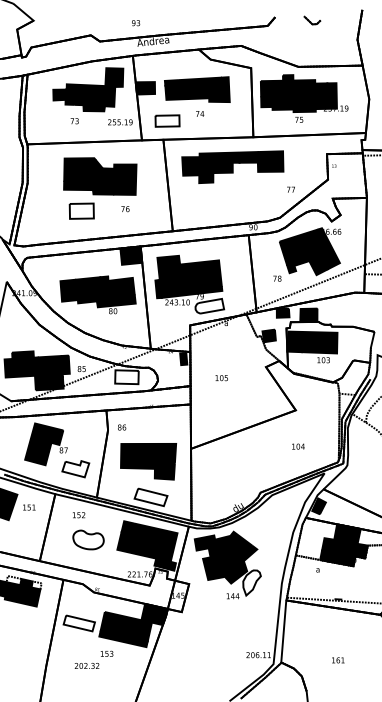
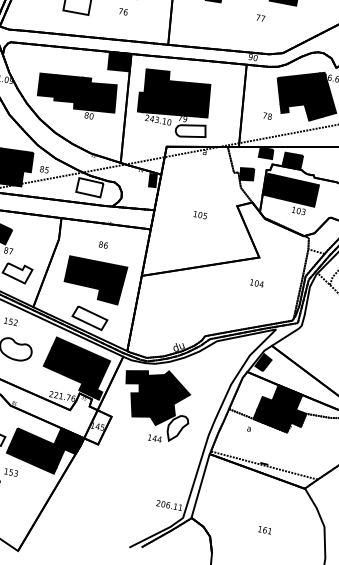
text: (290, 189) -> (260, 17), moved
text: (221, 378) -> (200, 215), moved
text: (122, 427) -> (103, 245), moved
text: (298, 446) -> (257, 283), moved
text: (338, 660) -> (265, 530), moved

